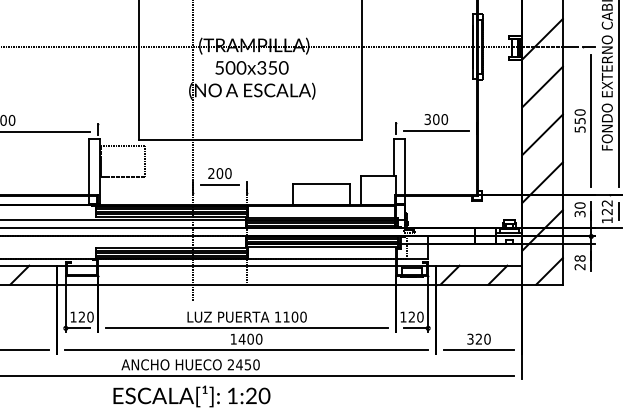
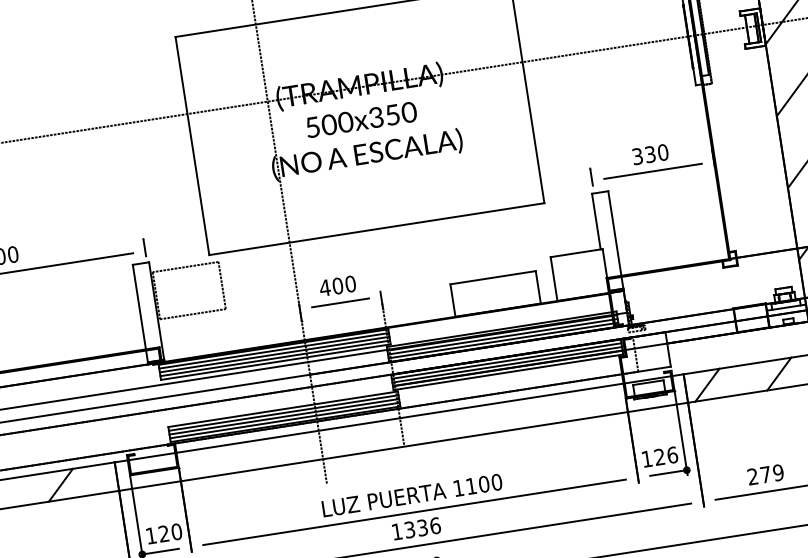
text: (436, 119) -> (650, 154), 300 -> 330
text: (210, 173) -> (323, 288), 200 -> 400
text: (420, 316) -> (672, 454), 120 -> 126
text: (250, 338) -> (422, 526), 1400 -> 1336
text: (478, 338) -> (764, 473), 320 -> 279

